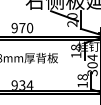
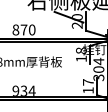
text: (14, 28) -> (15, 30), 970 -> 870
text: (82, 77) -> (88, 82), 18 -> 17

